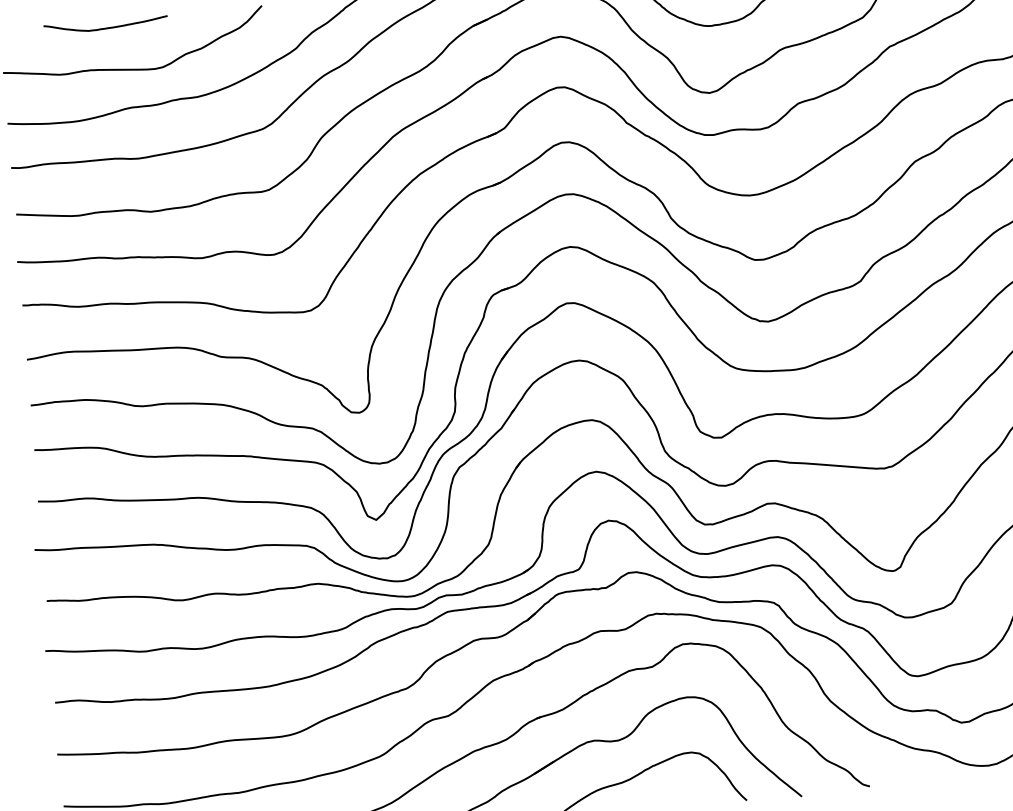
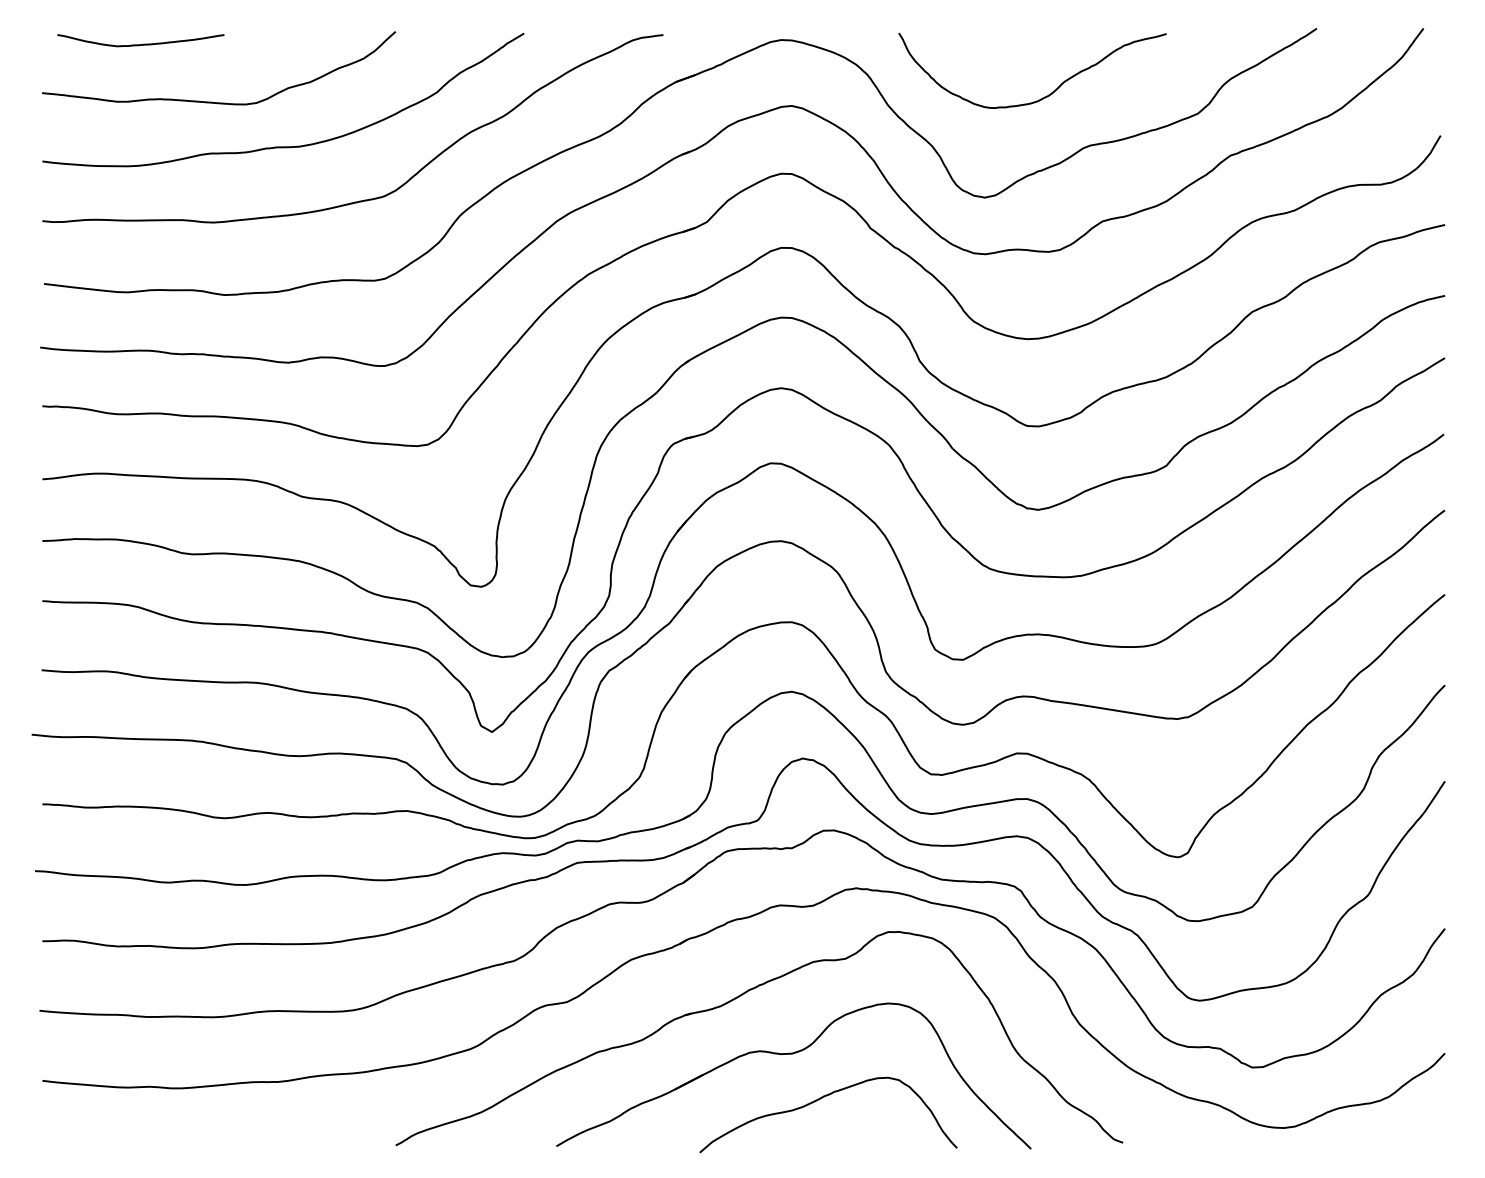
curve: (105, 28) -> (140, 44), moved

